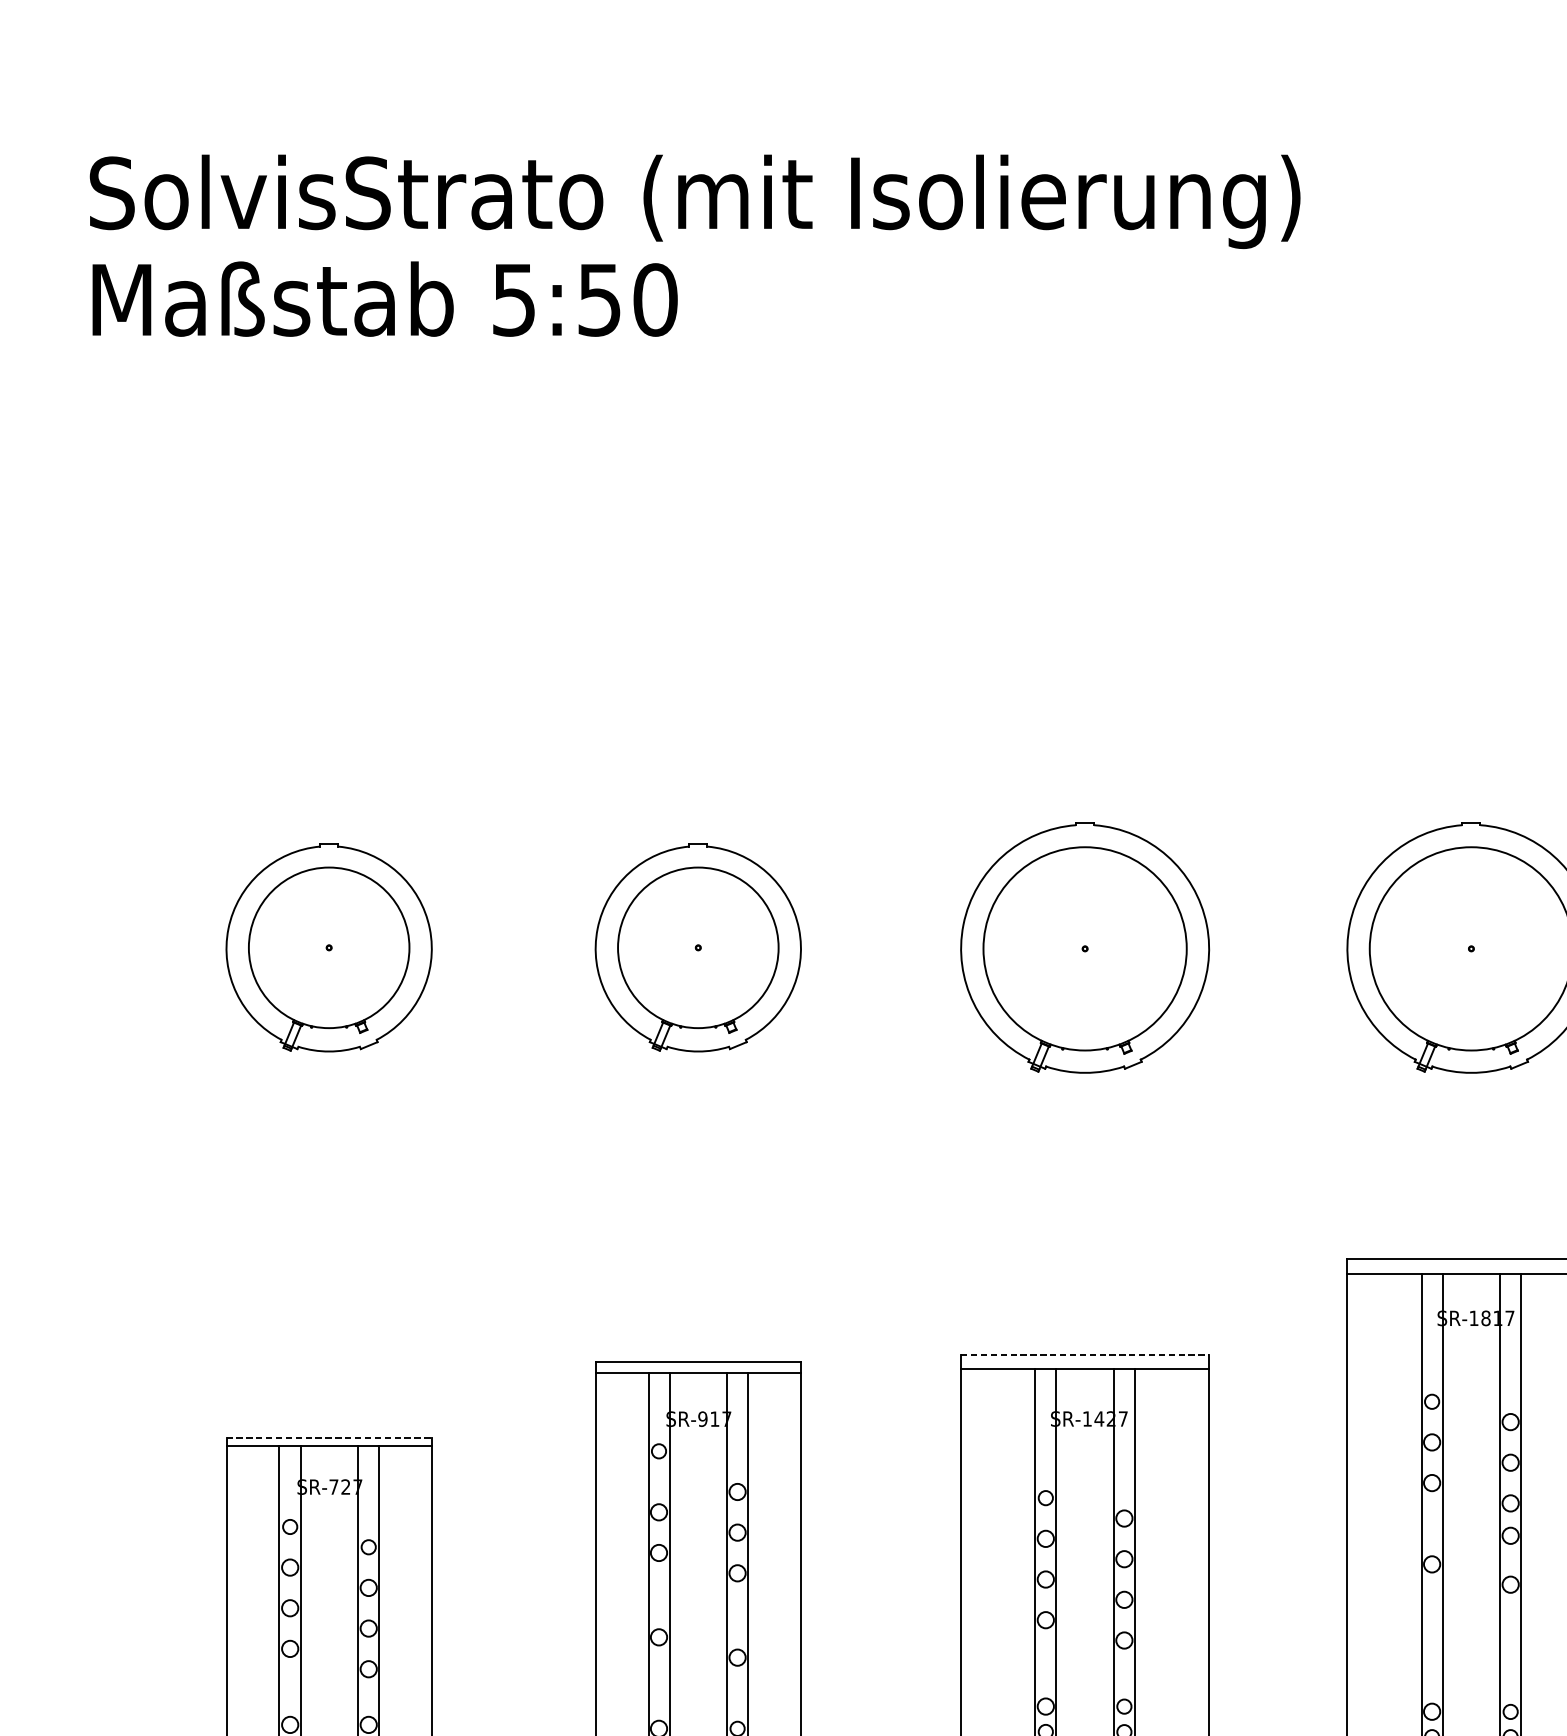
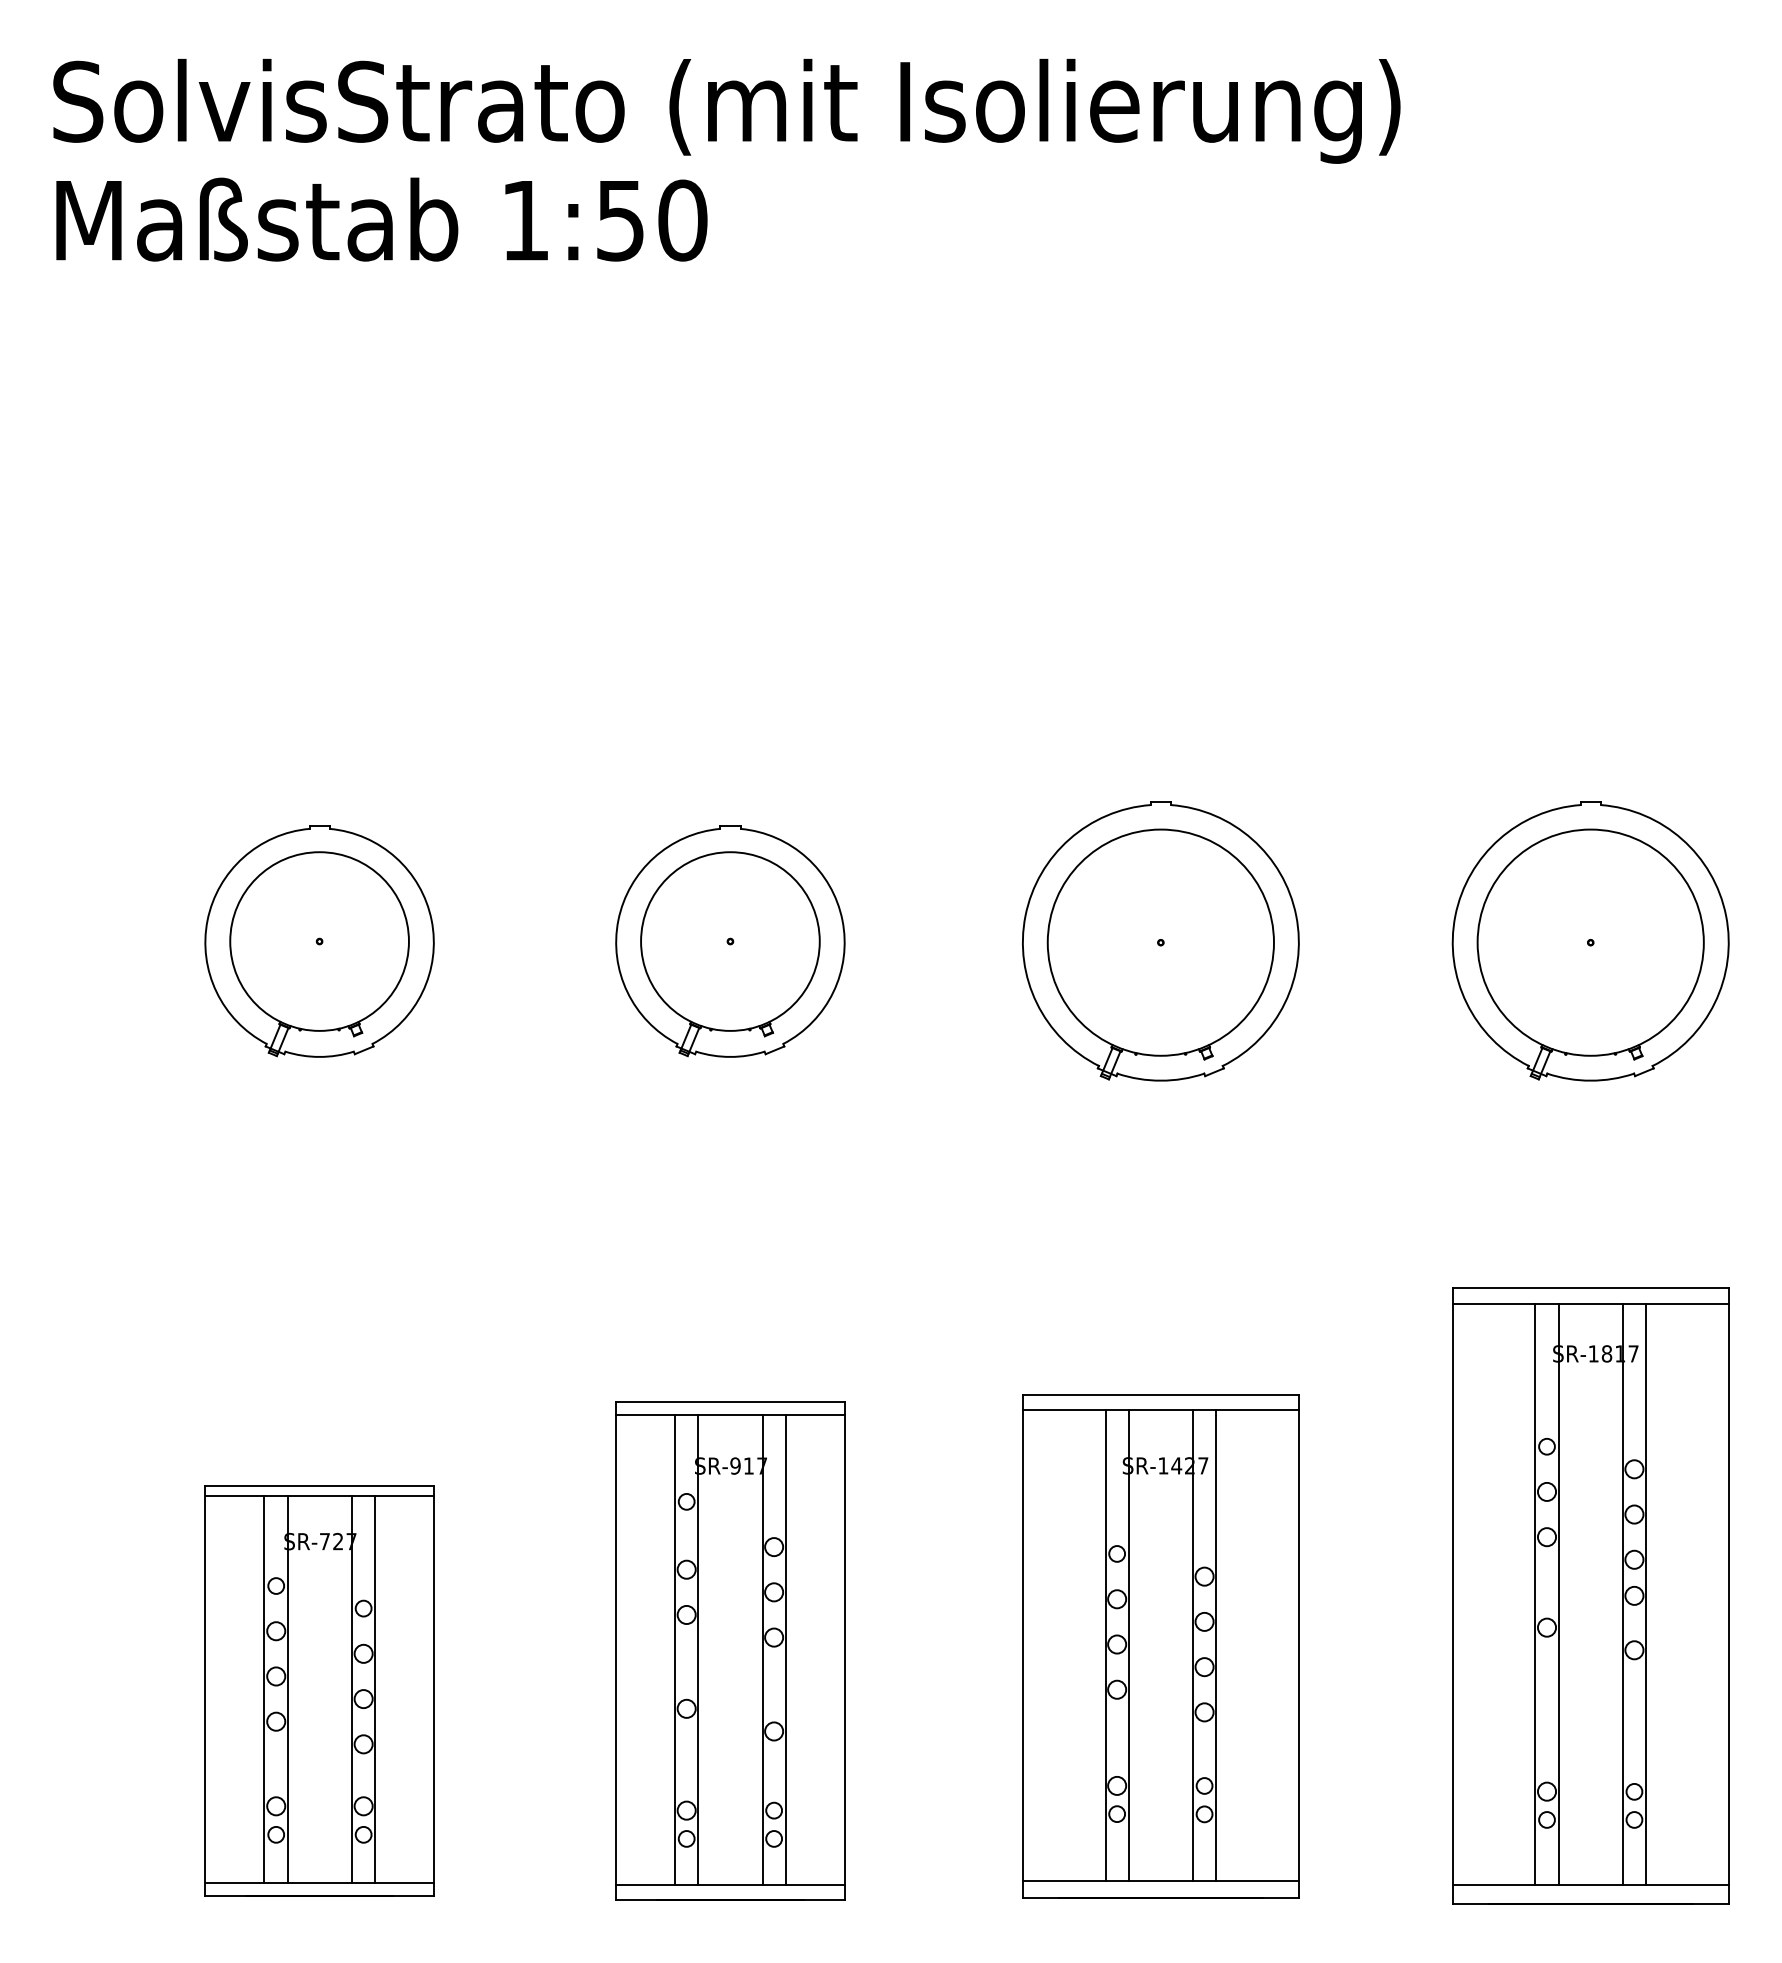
text: (514, 300) -> (525, 221), 5:50 -> 1:50
line: (1084, 1355) -> (1160, 1395), dashed -> solid
line: (329, 1437) -> (320, 1486), dashed -> solid

